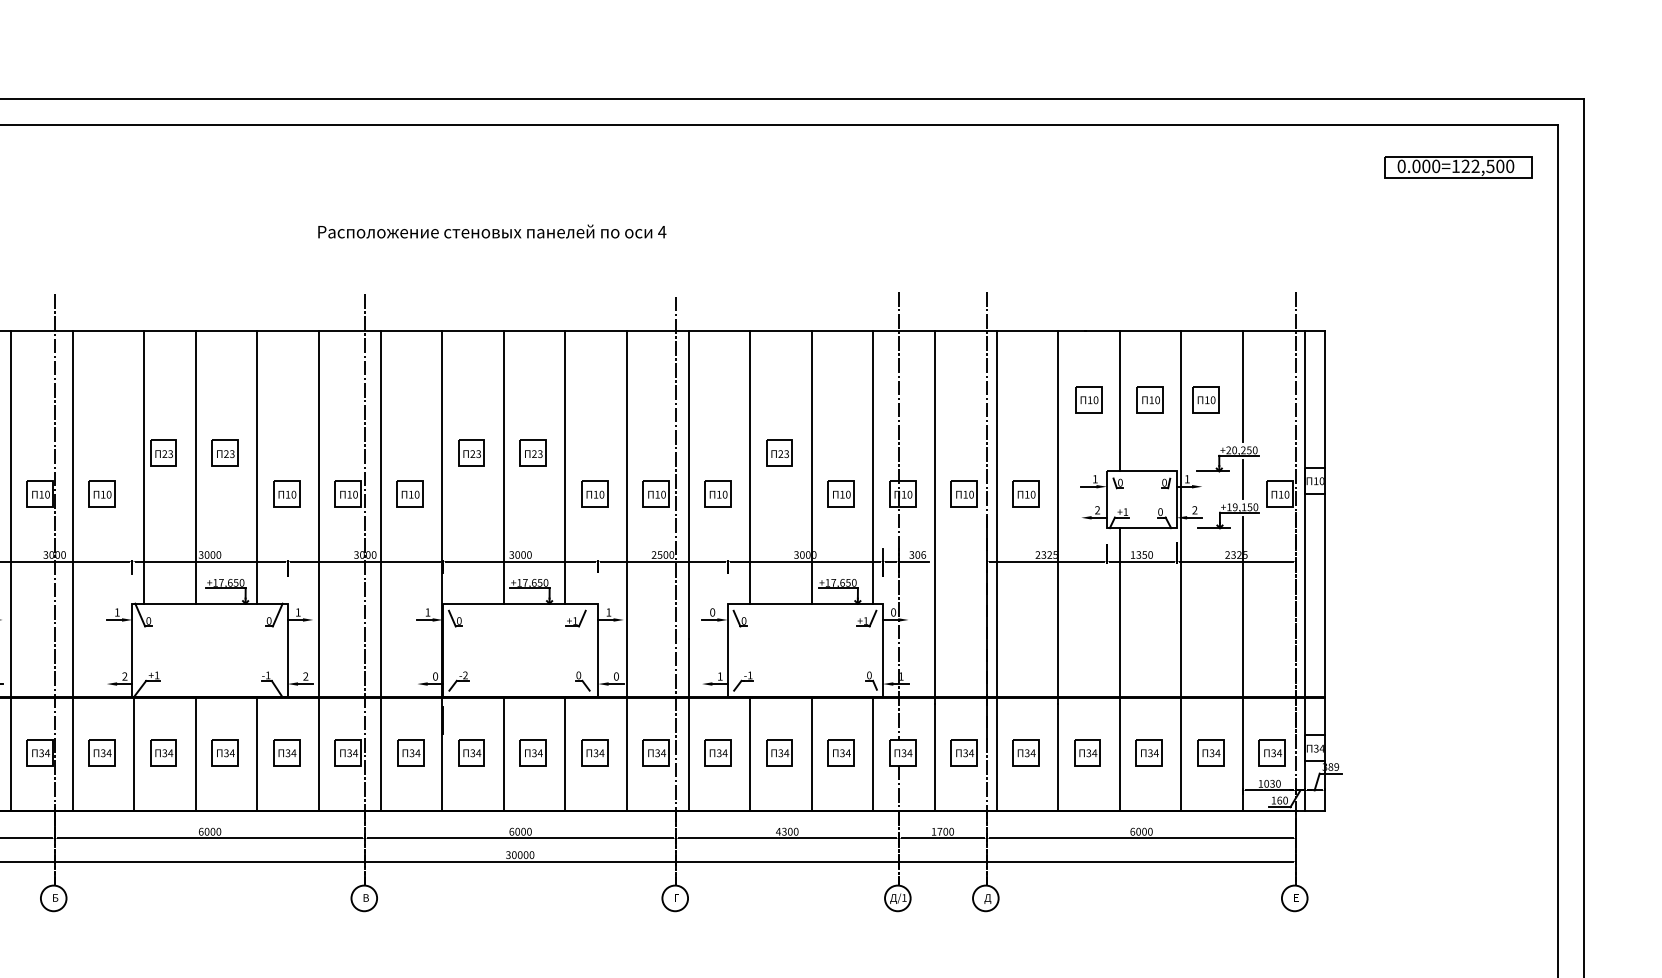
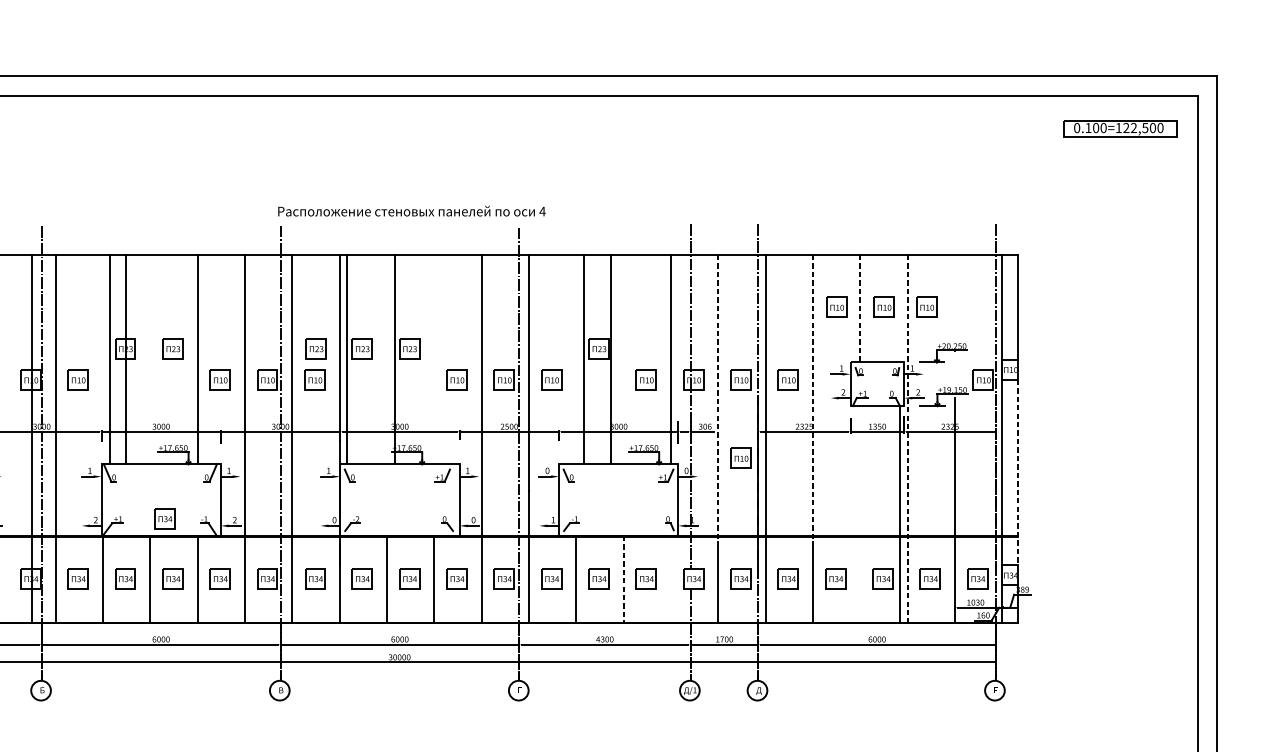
text: (1416, 166) -> (1088, 128), 0.000=122,500 -> 0.100=122,500
text: (492, 231) -> (412, 211), moved
line: (1242, 386) -> (954, 297), removed
line: (1119, 401) -> (860, 308), solid -> dashed
part: (411, 452) -> (316, 347), added
line: (195, 467) -> (126, 359), moved
line: (503, 467) -> (346, 359), moved
line: (565, 467) -> (395, 359), moved
line: (750, 467) -> (611, 359), moved
line: (811, 467) -> (583, 359), moved
line: (1242, 479) -> (954, 368), removed
line: (934, 518) -> (718, 398), solid -> dashed
line: (1058, 518) -> (813, 398), solid -> dashed
line: (10, 570) -> (31, 438), moved
line: (1181, 571) -> (907, 439), solid -> dashed
part: (963, 595) -> (740, 457), added
line: (1324, 614) -> (1017, 472), solid -> dashed
line: (1119, 669) -> (899, 514), moved
part: (214, 674) -> (164, 518), added
line: (811, 753) -> (623, 579), solid -> dashed
line: (873, 753) -> (671, 579), removed

